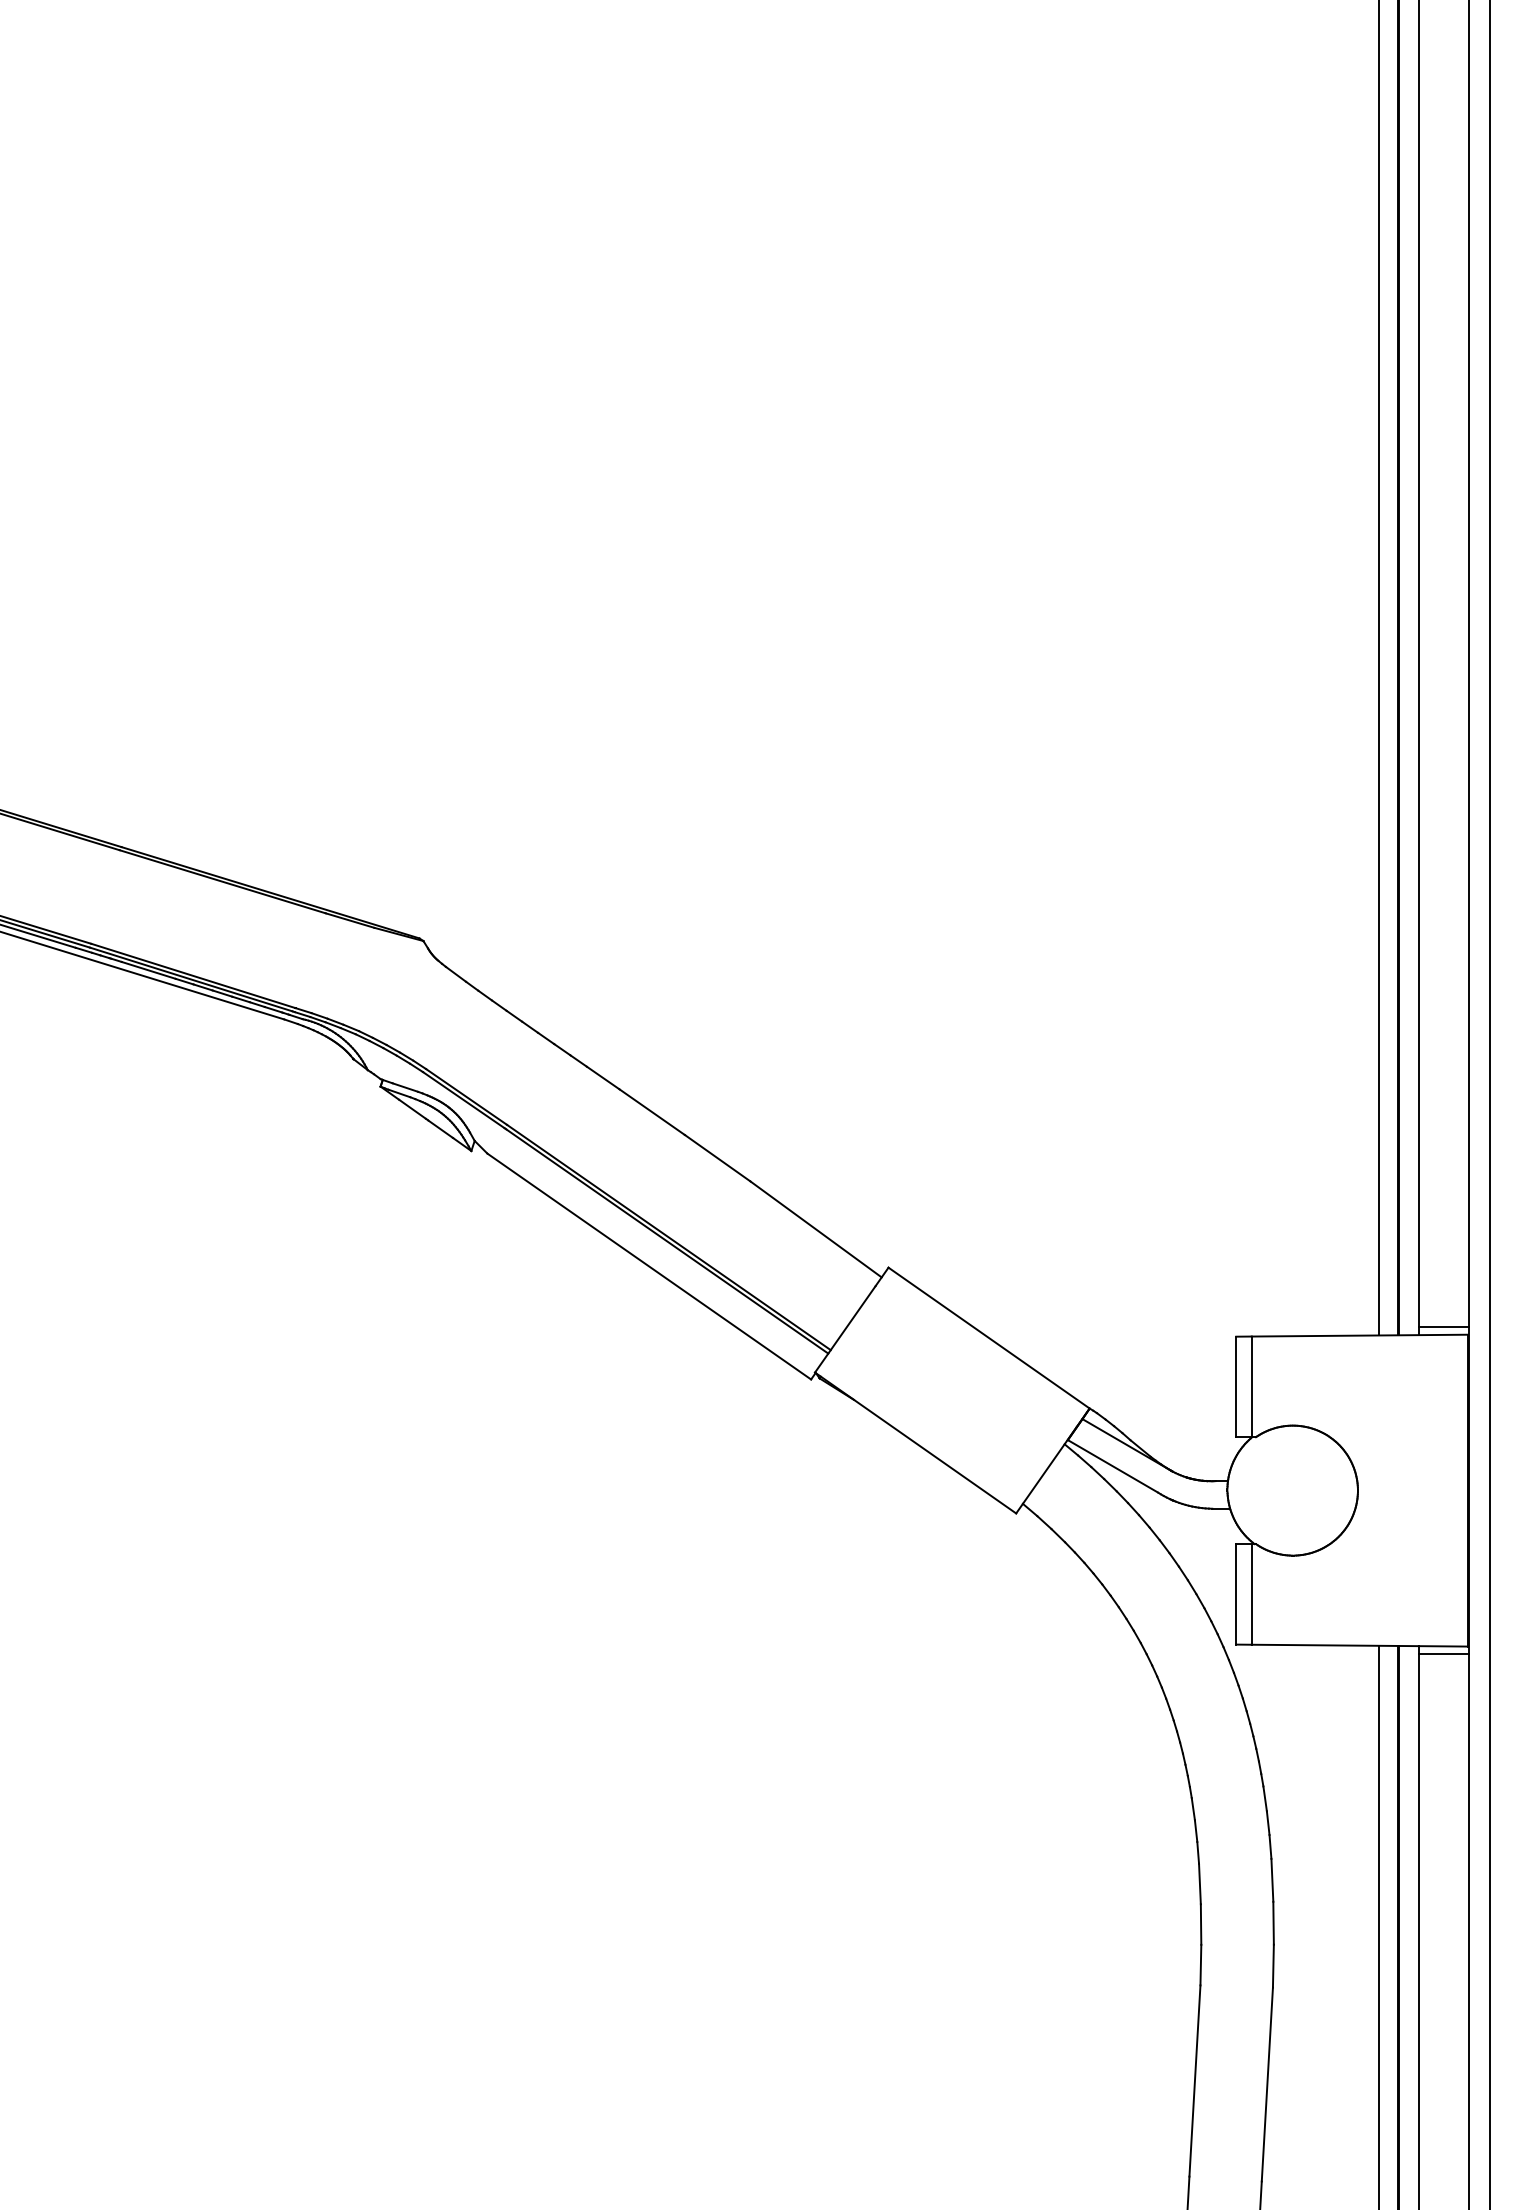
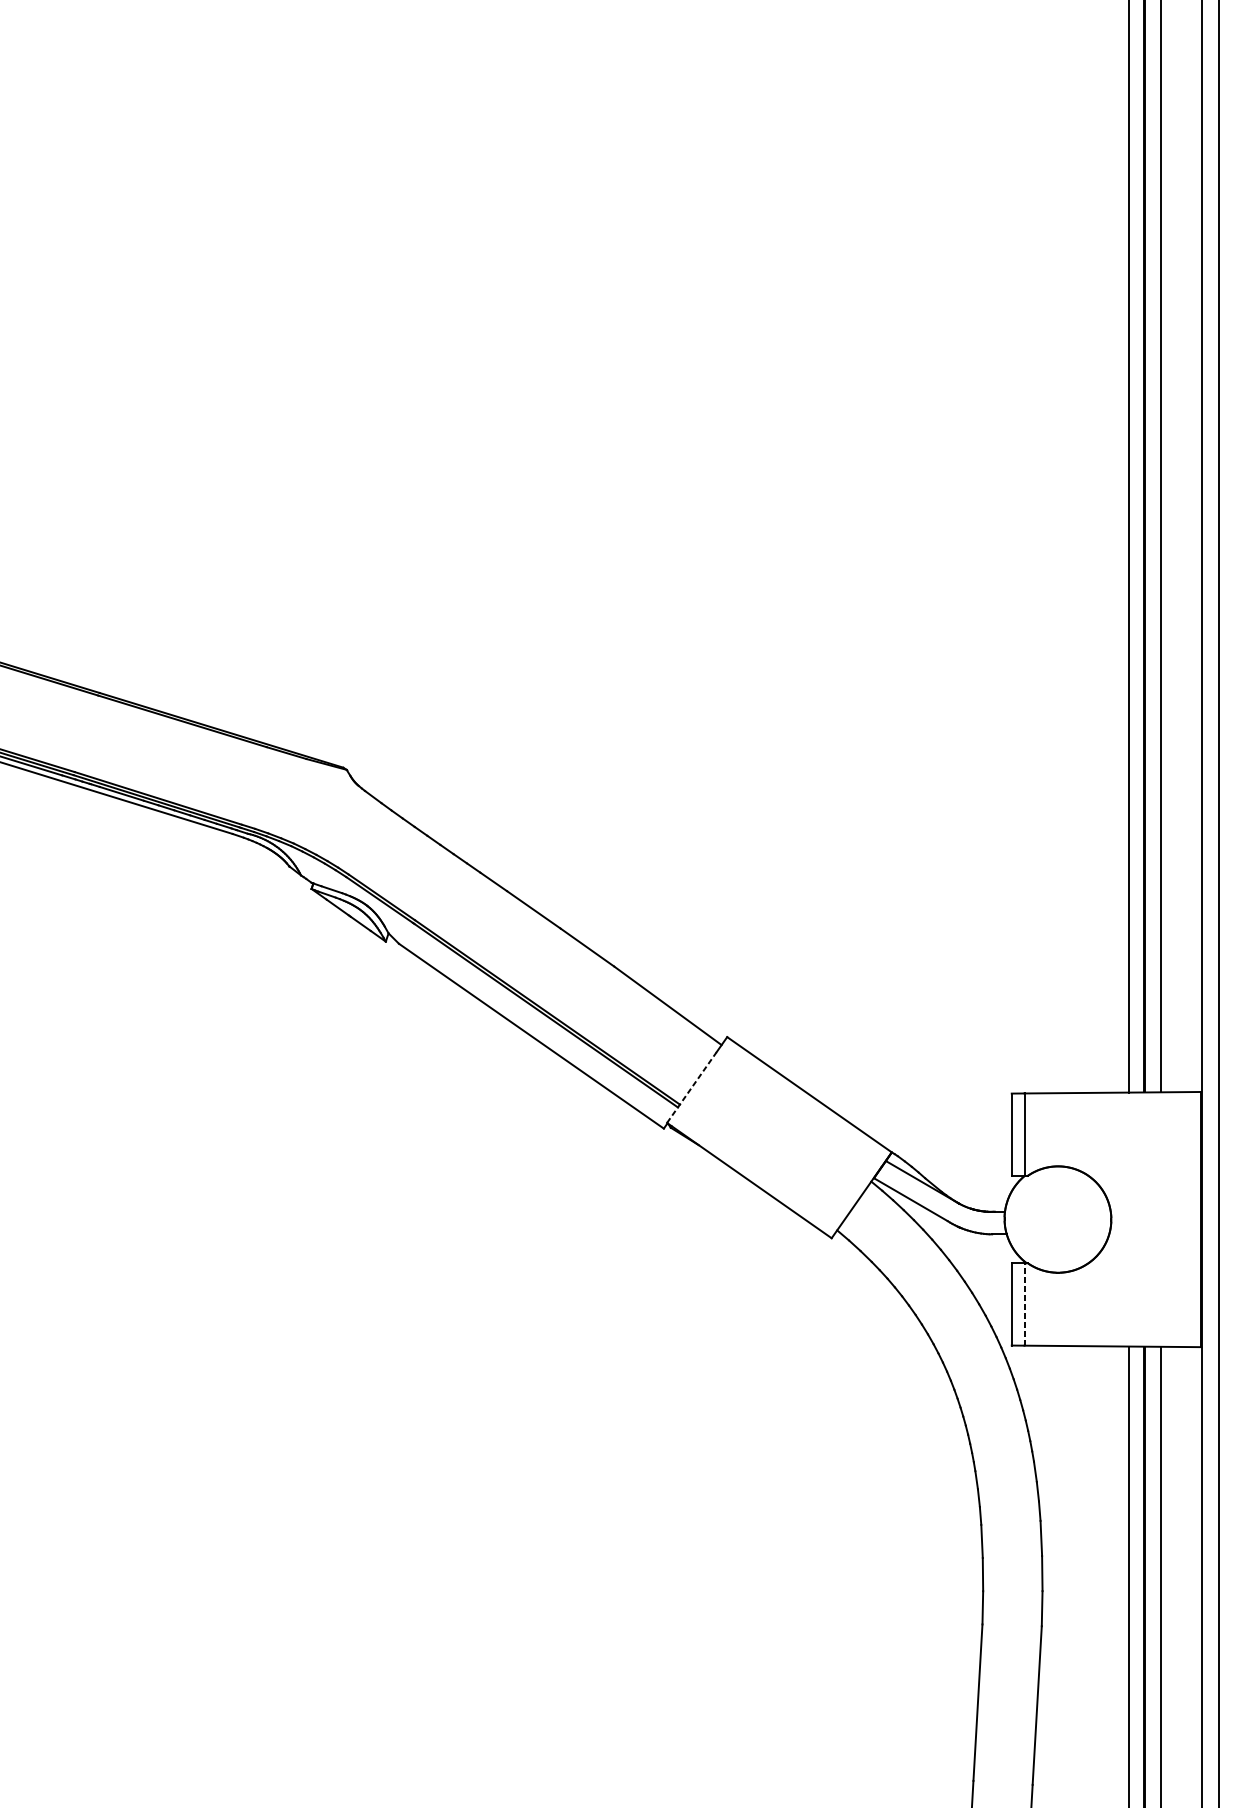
line: (1443, 1327) -> (1181, 1086), removed
line: (845, 1329) -> (692, 1087), solid -> dashed
line: (1251, 1593) -> (1024, 1303), solid -> dashed
line: (1443, 1653) -> (1181, 1352), removed

